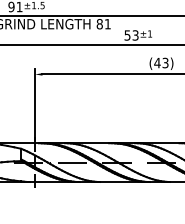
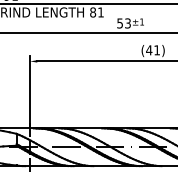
text: (165, 62) -> (157, 49), (43) -> (41)

